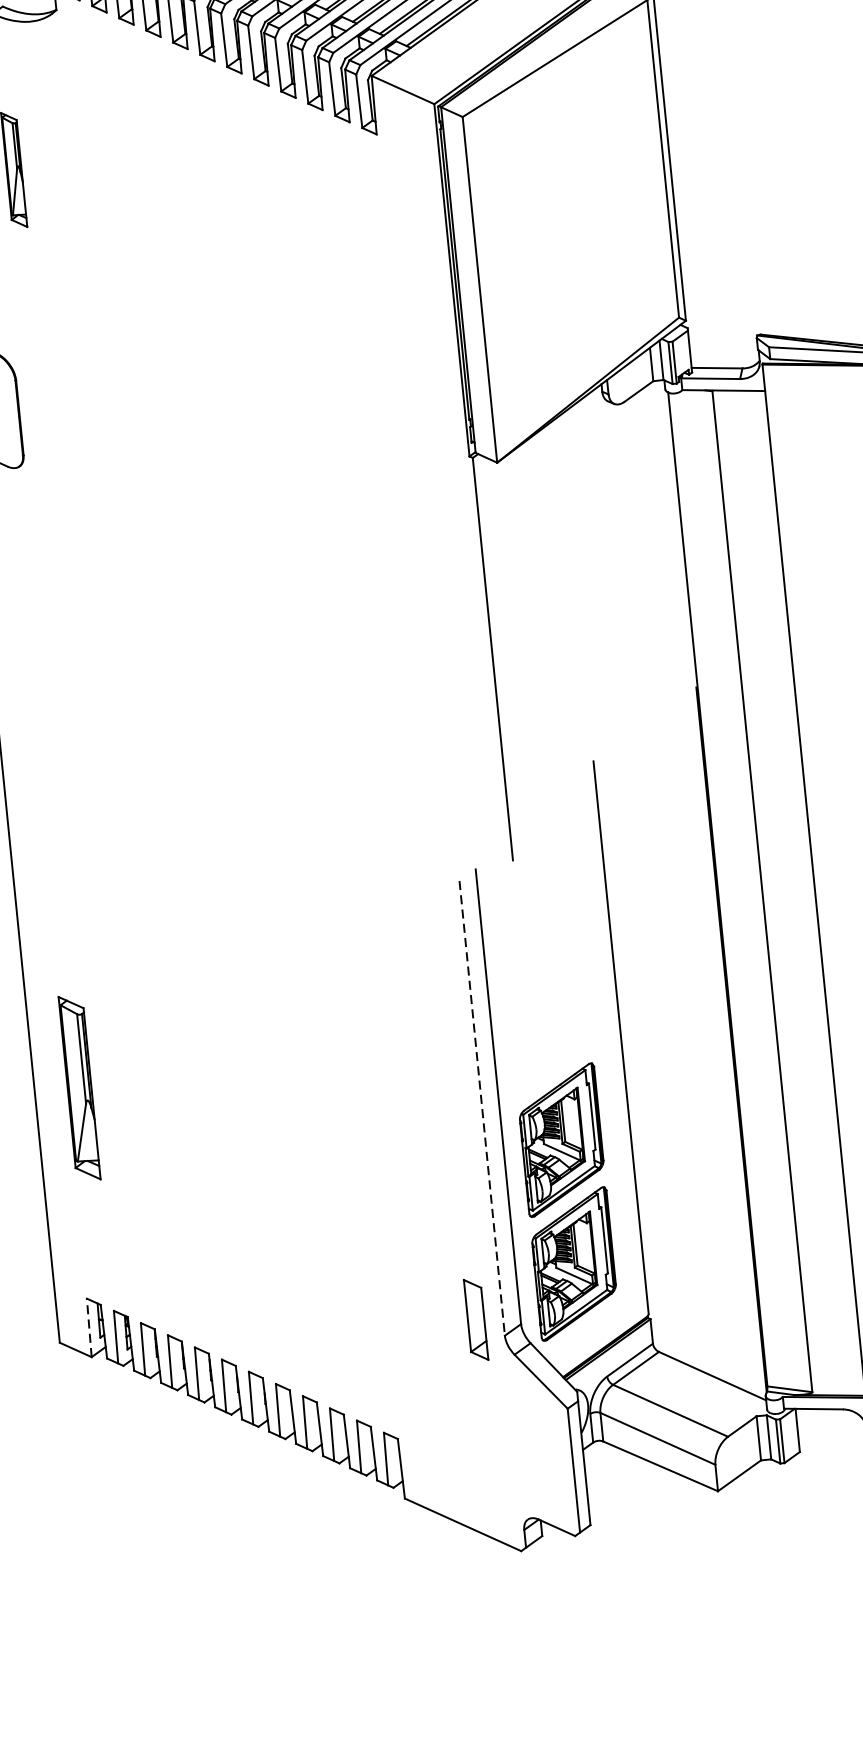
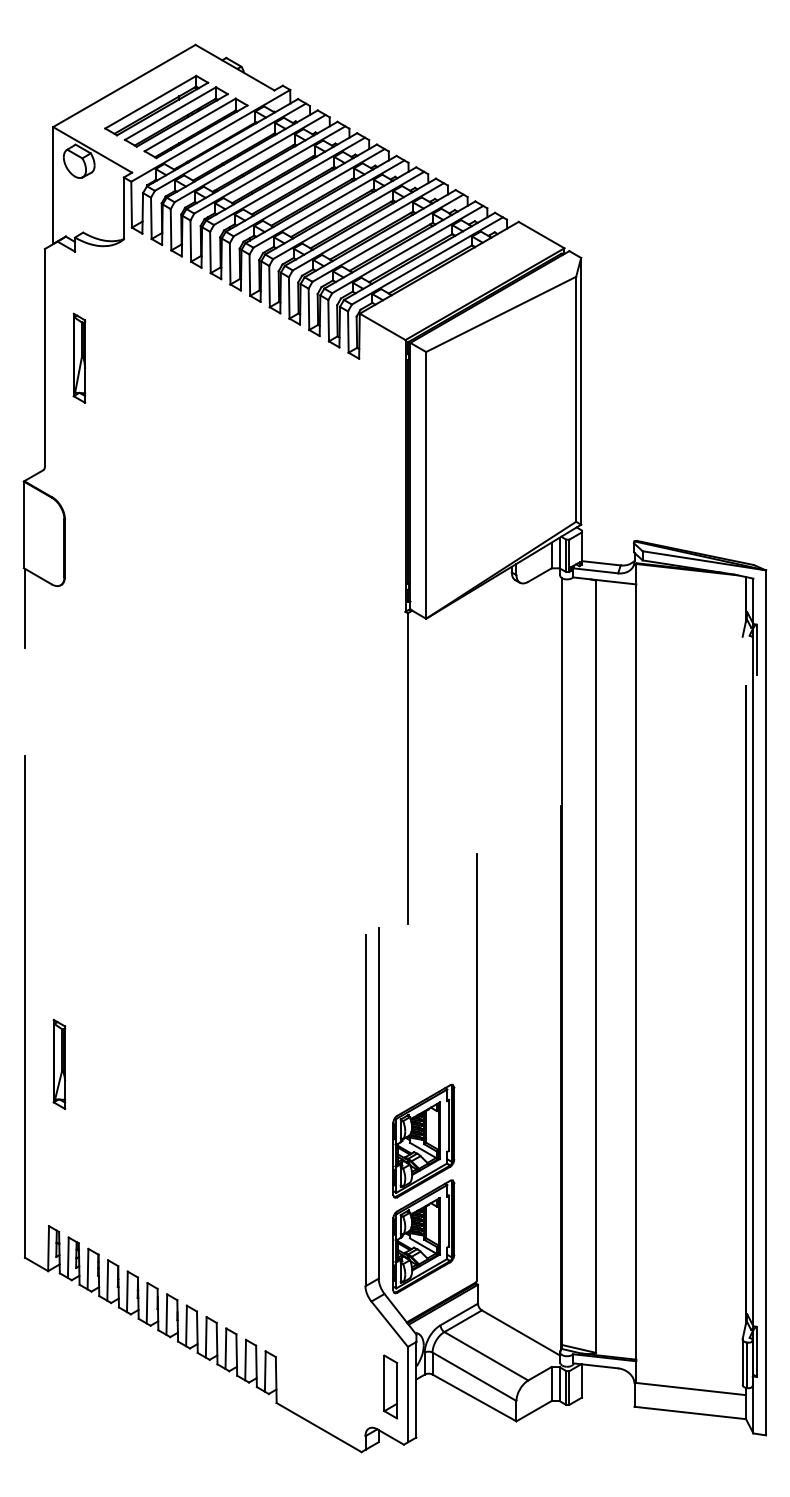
part: (79, 1086) -> (59, 1063), size x0.62
line: (482, 1109) -> (365, 1111), dashed -> solid
part: (475, 1319) -> (390, 1386), moved
line: (89, 1327) -> (48, 1248), dashed -> solid

